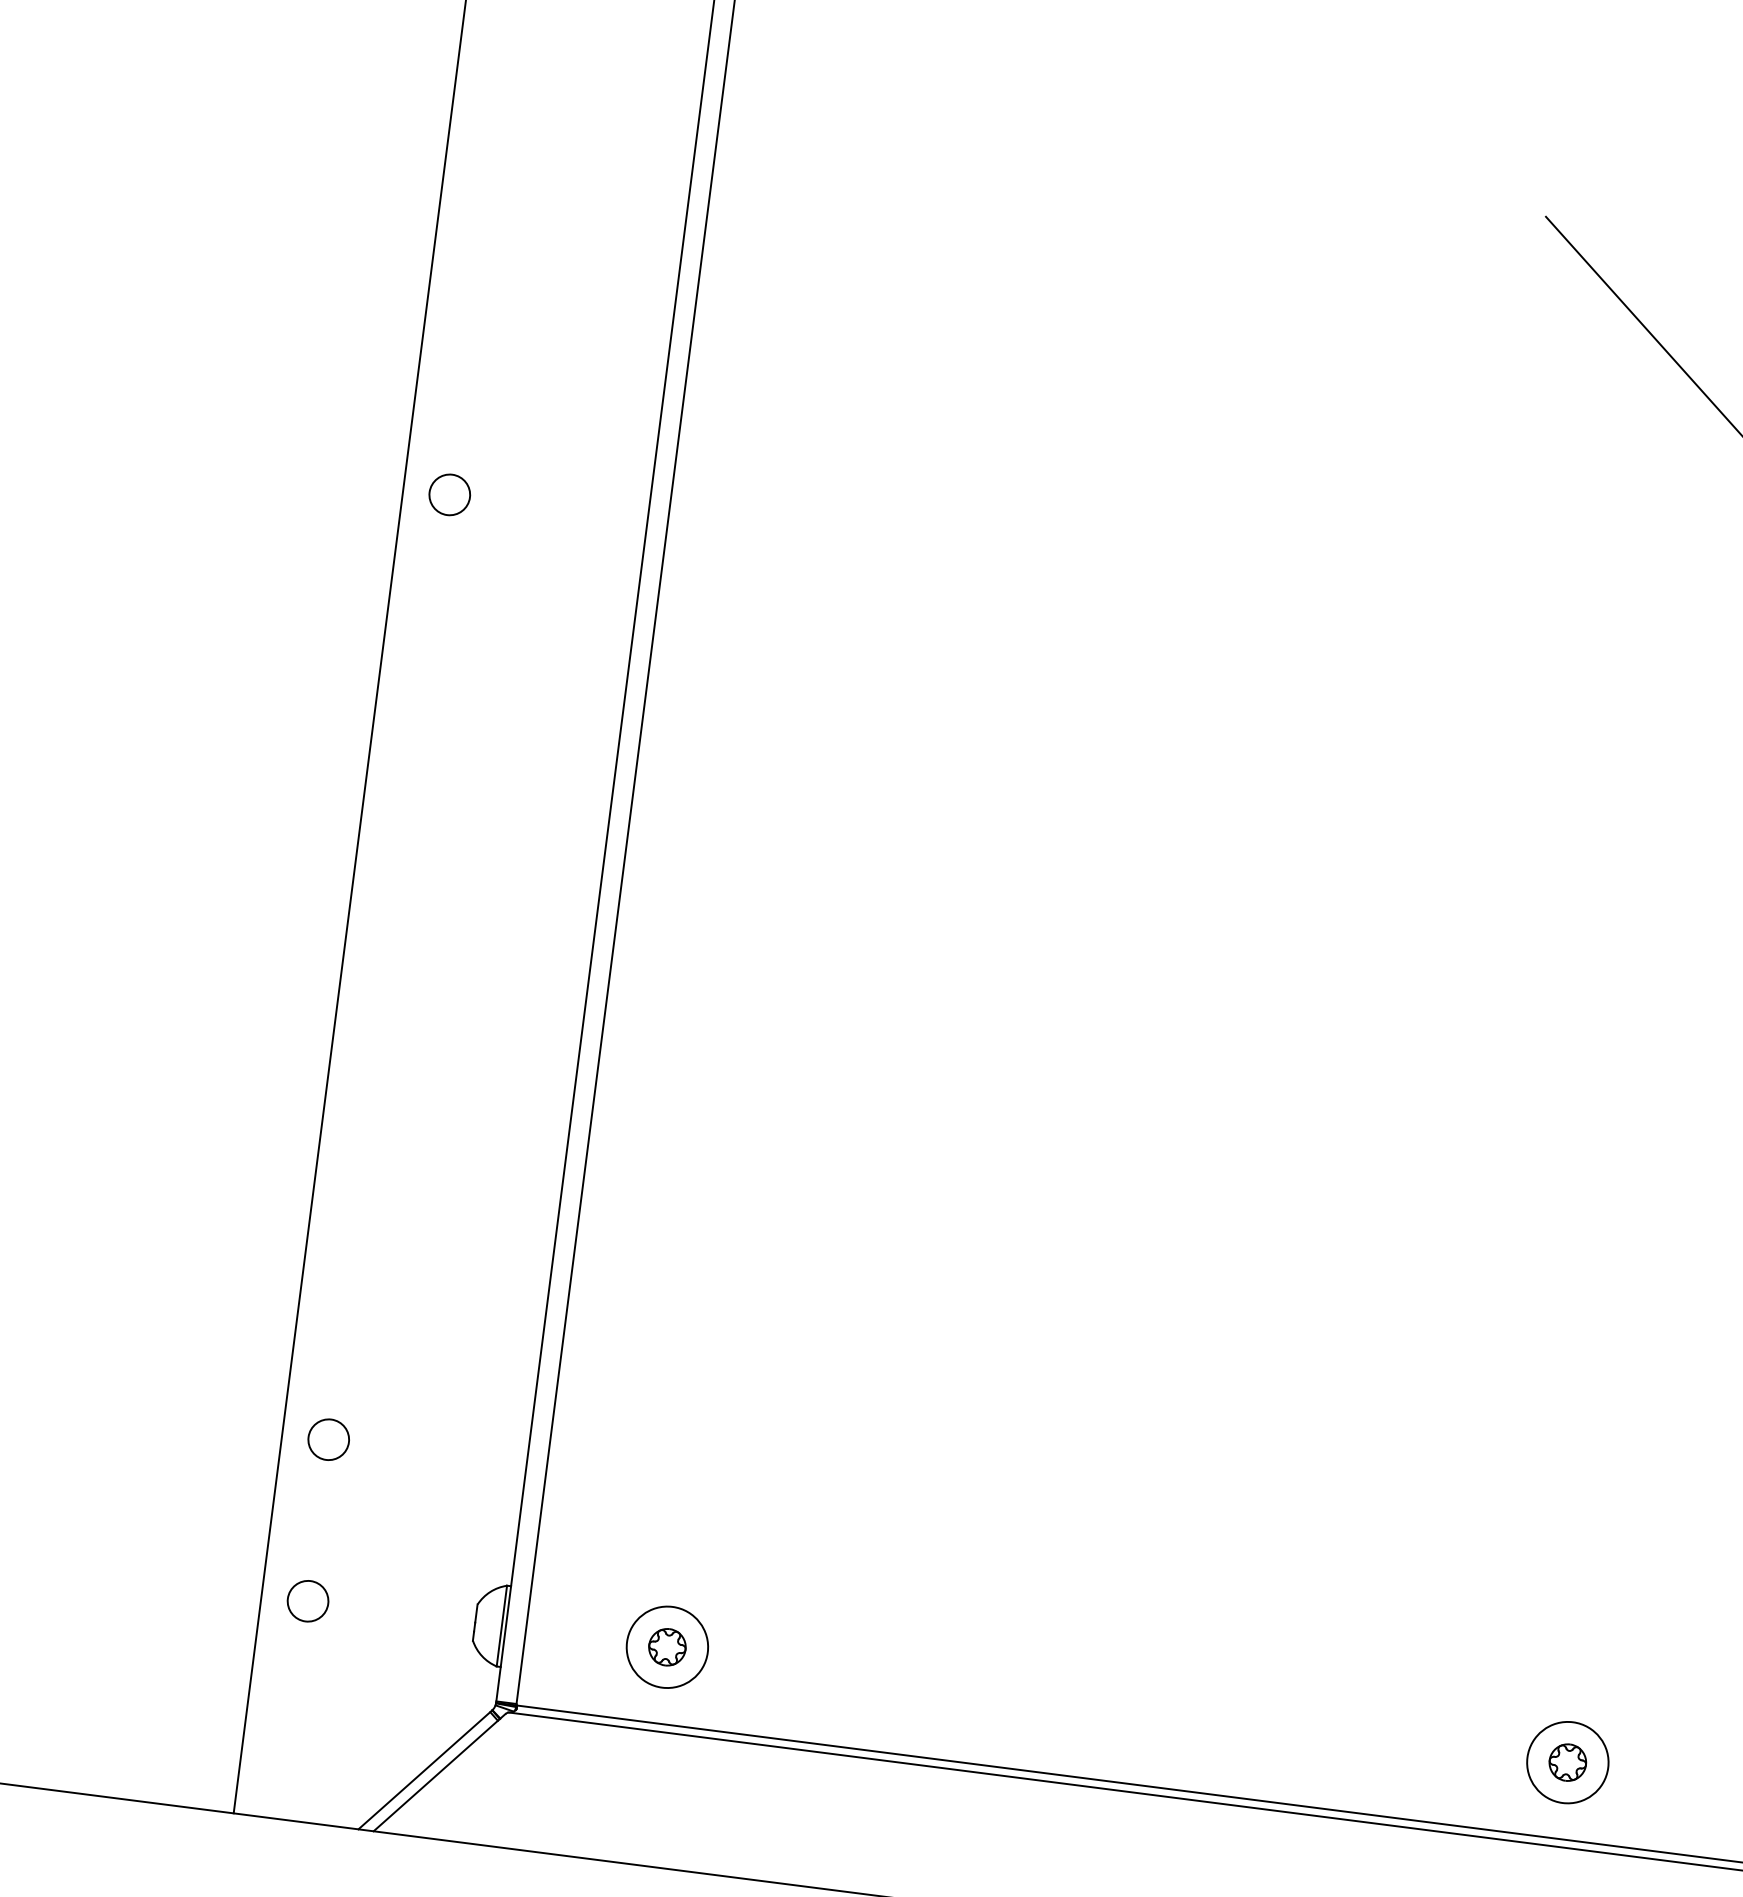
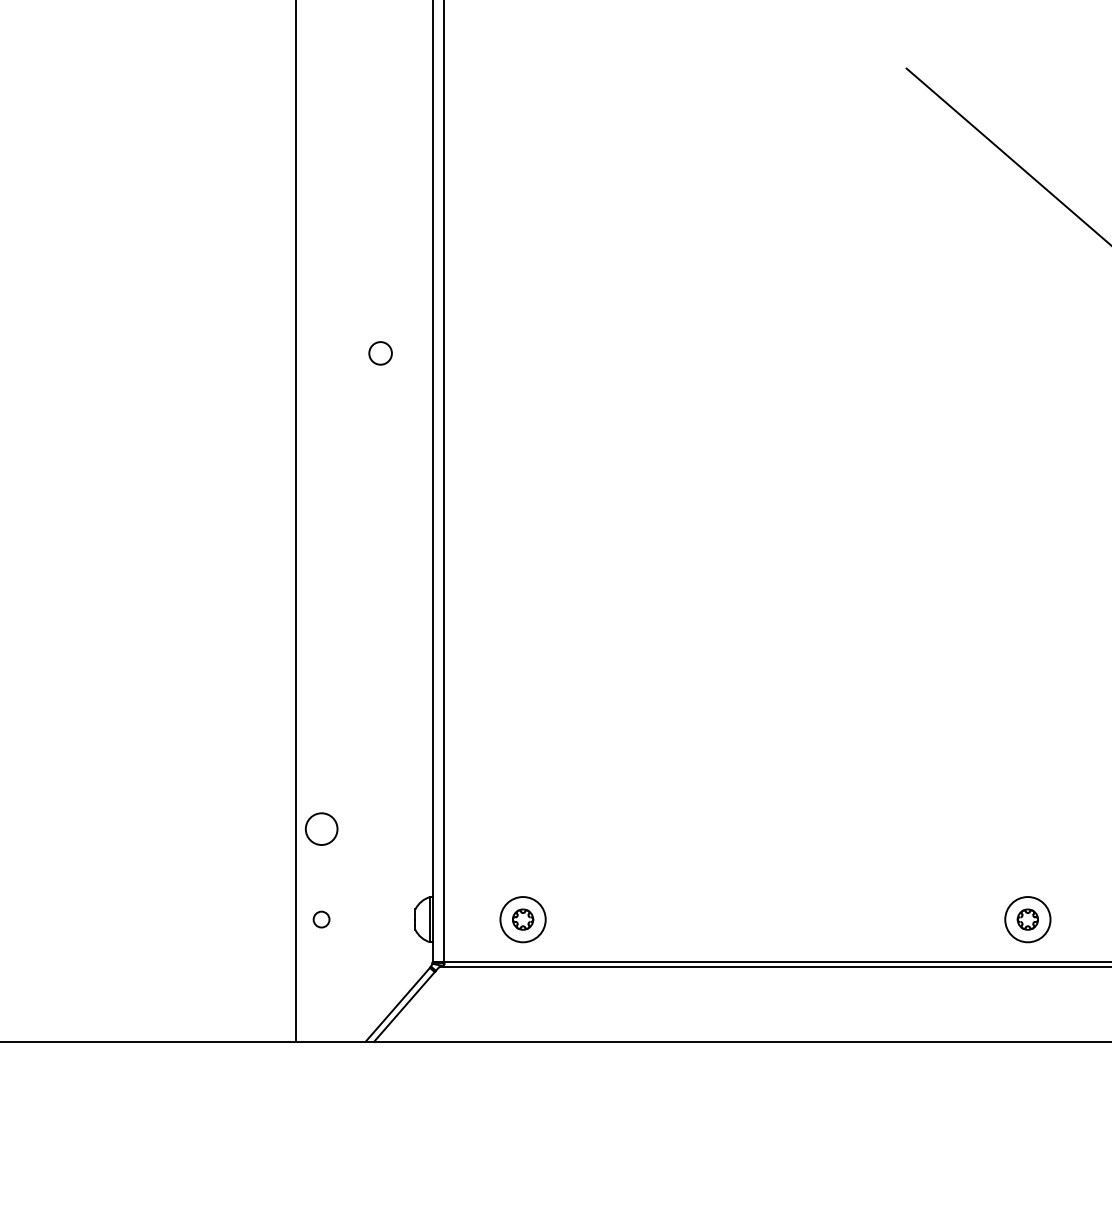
circle: (449, 495) -> (380, 353), moved
circle: (328, 1438) -> (321, 828), size x1.4
circle: (307, 1600) -> (321, 919), size x0.7

